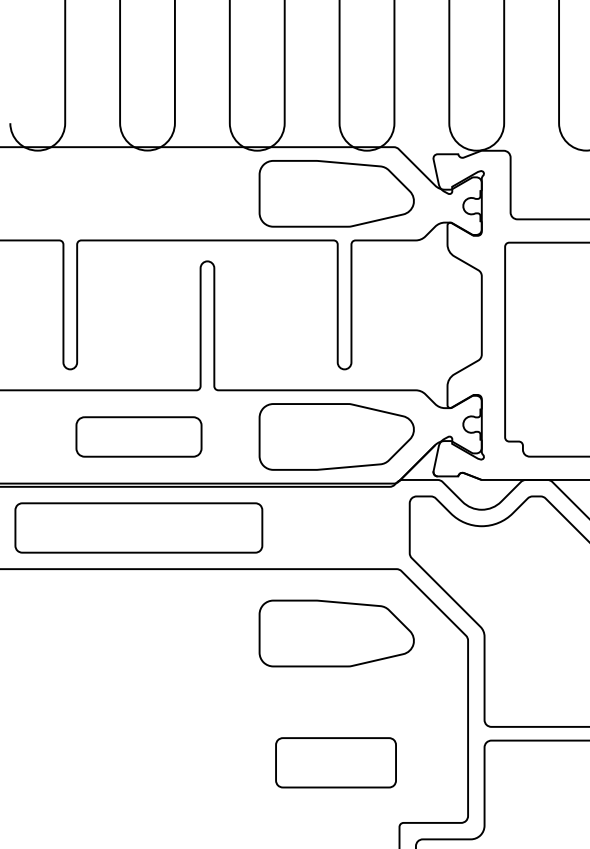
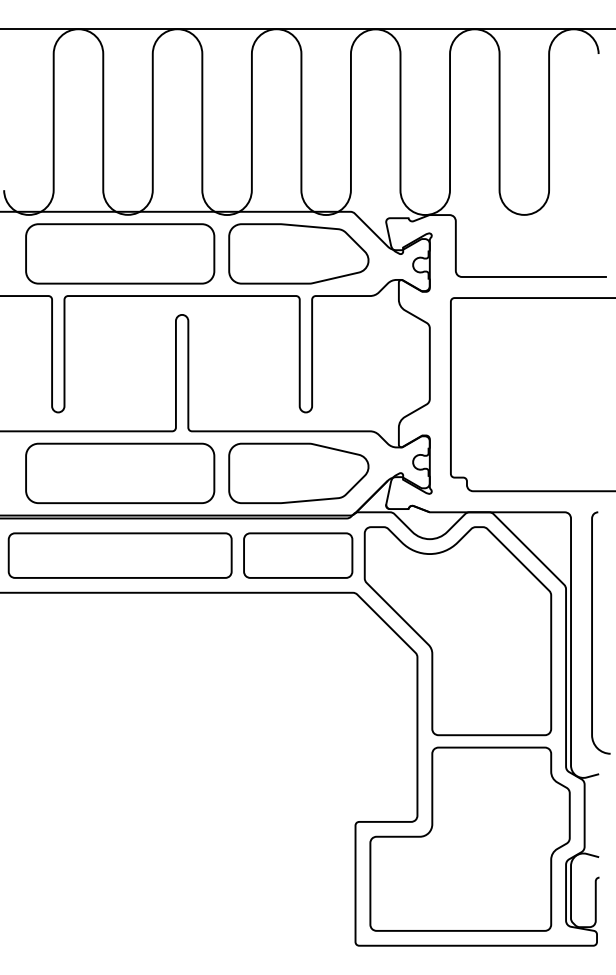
part: (139, 193) -> (120, 253), added
part: (139, 437) -> (120, 473), size x1.67
part: (336, 633) -> (298, 650), removed
part: (336, 762) -> (298, 555), moved

